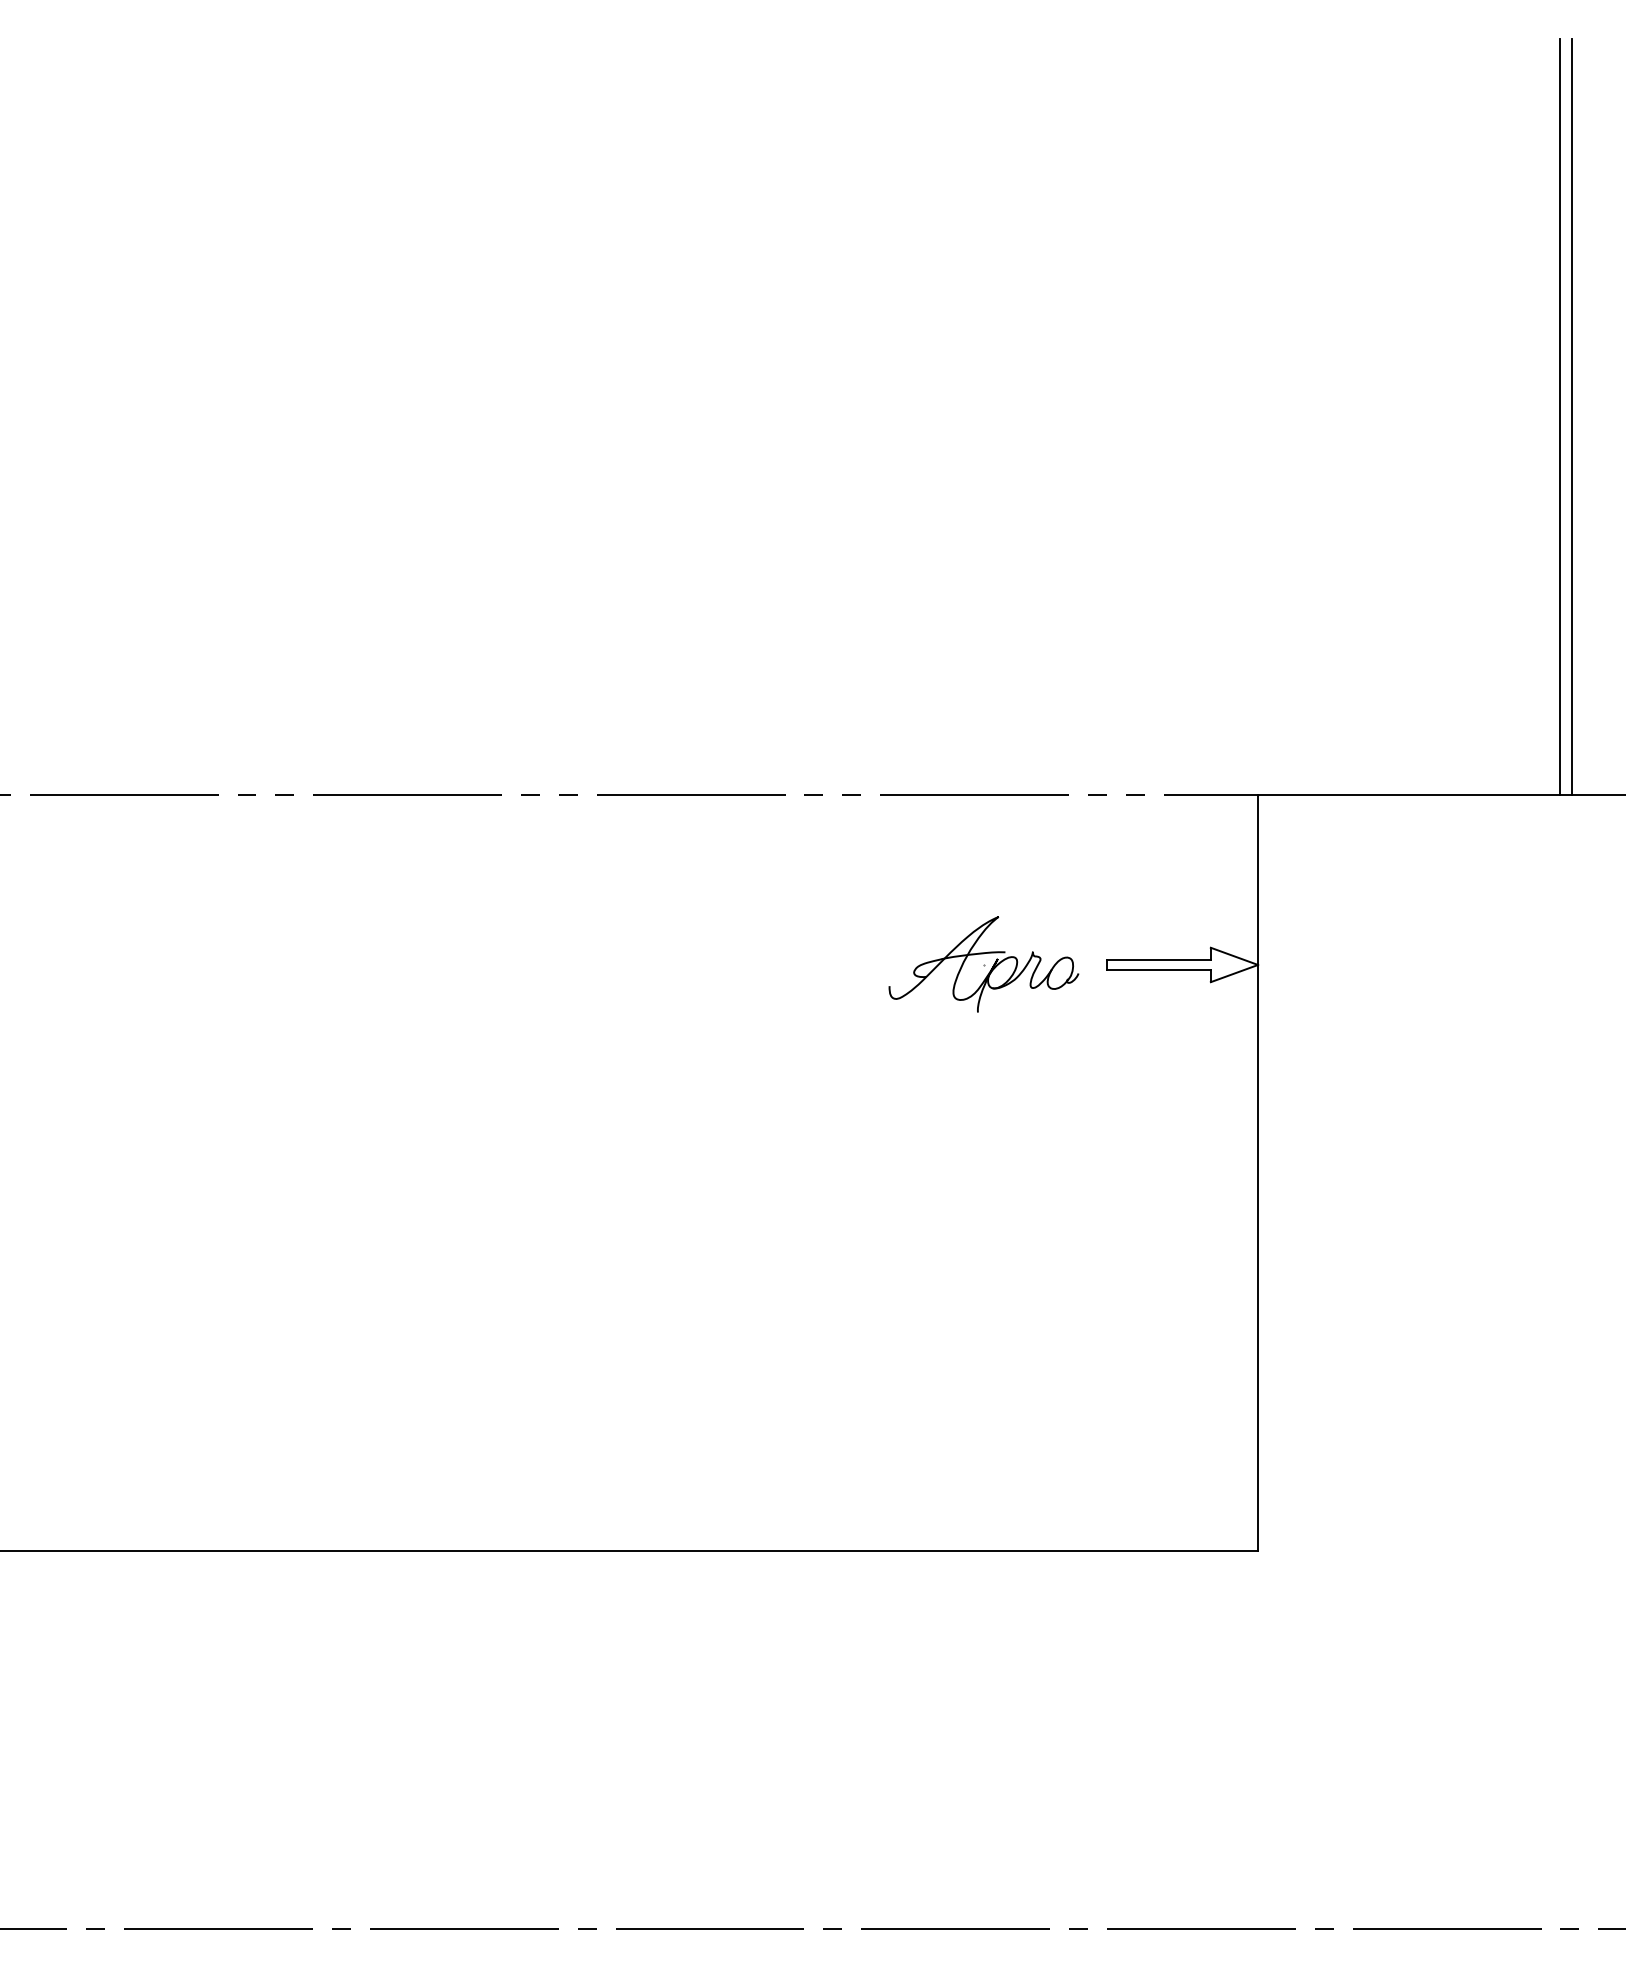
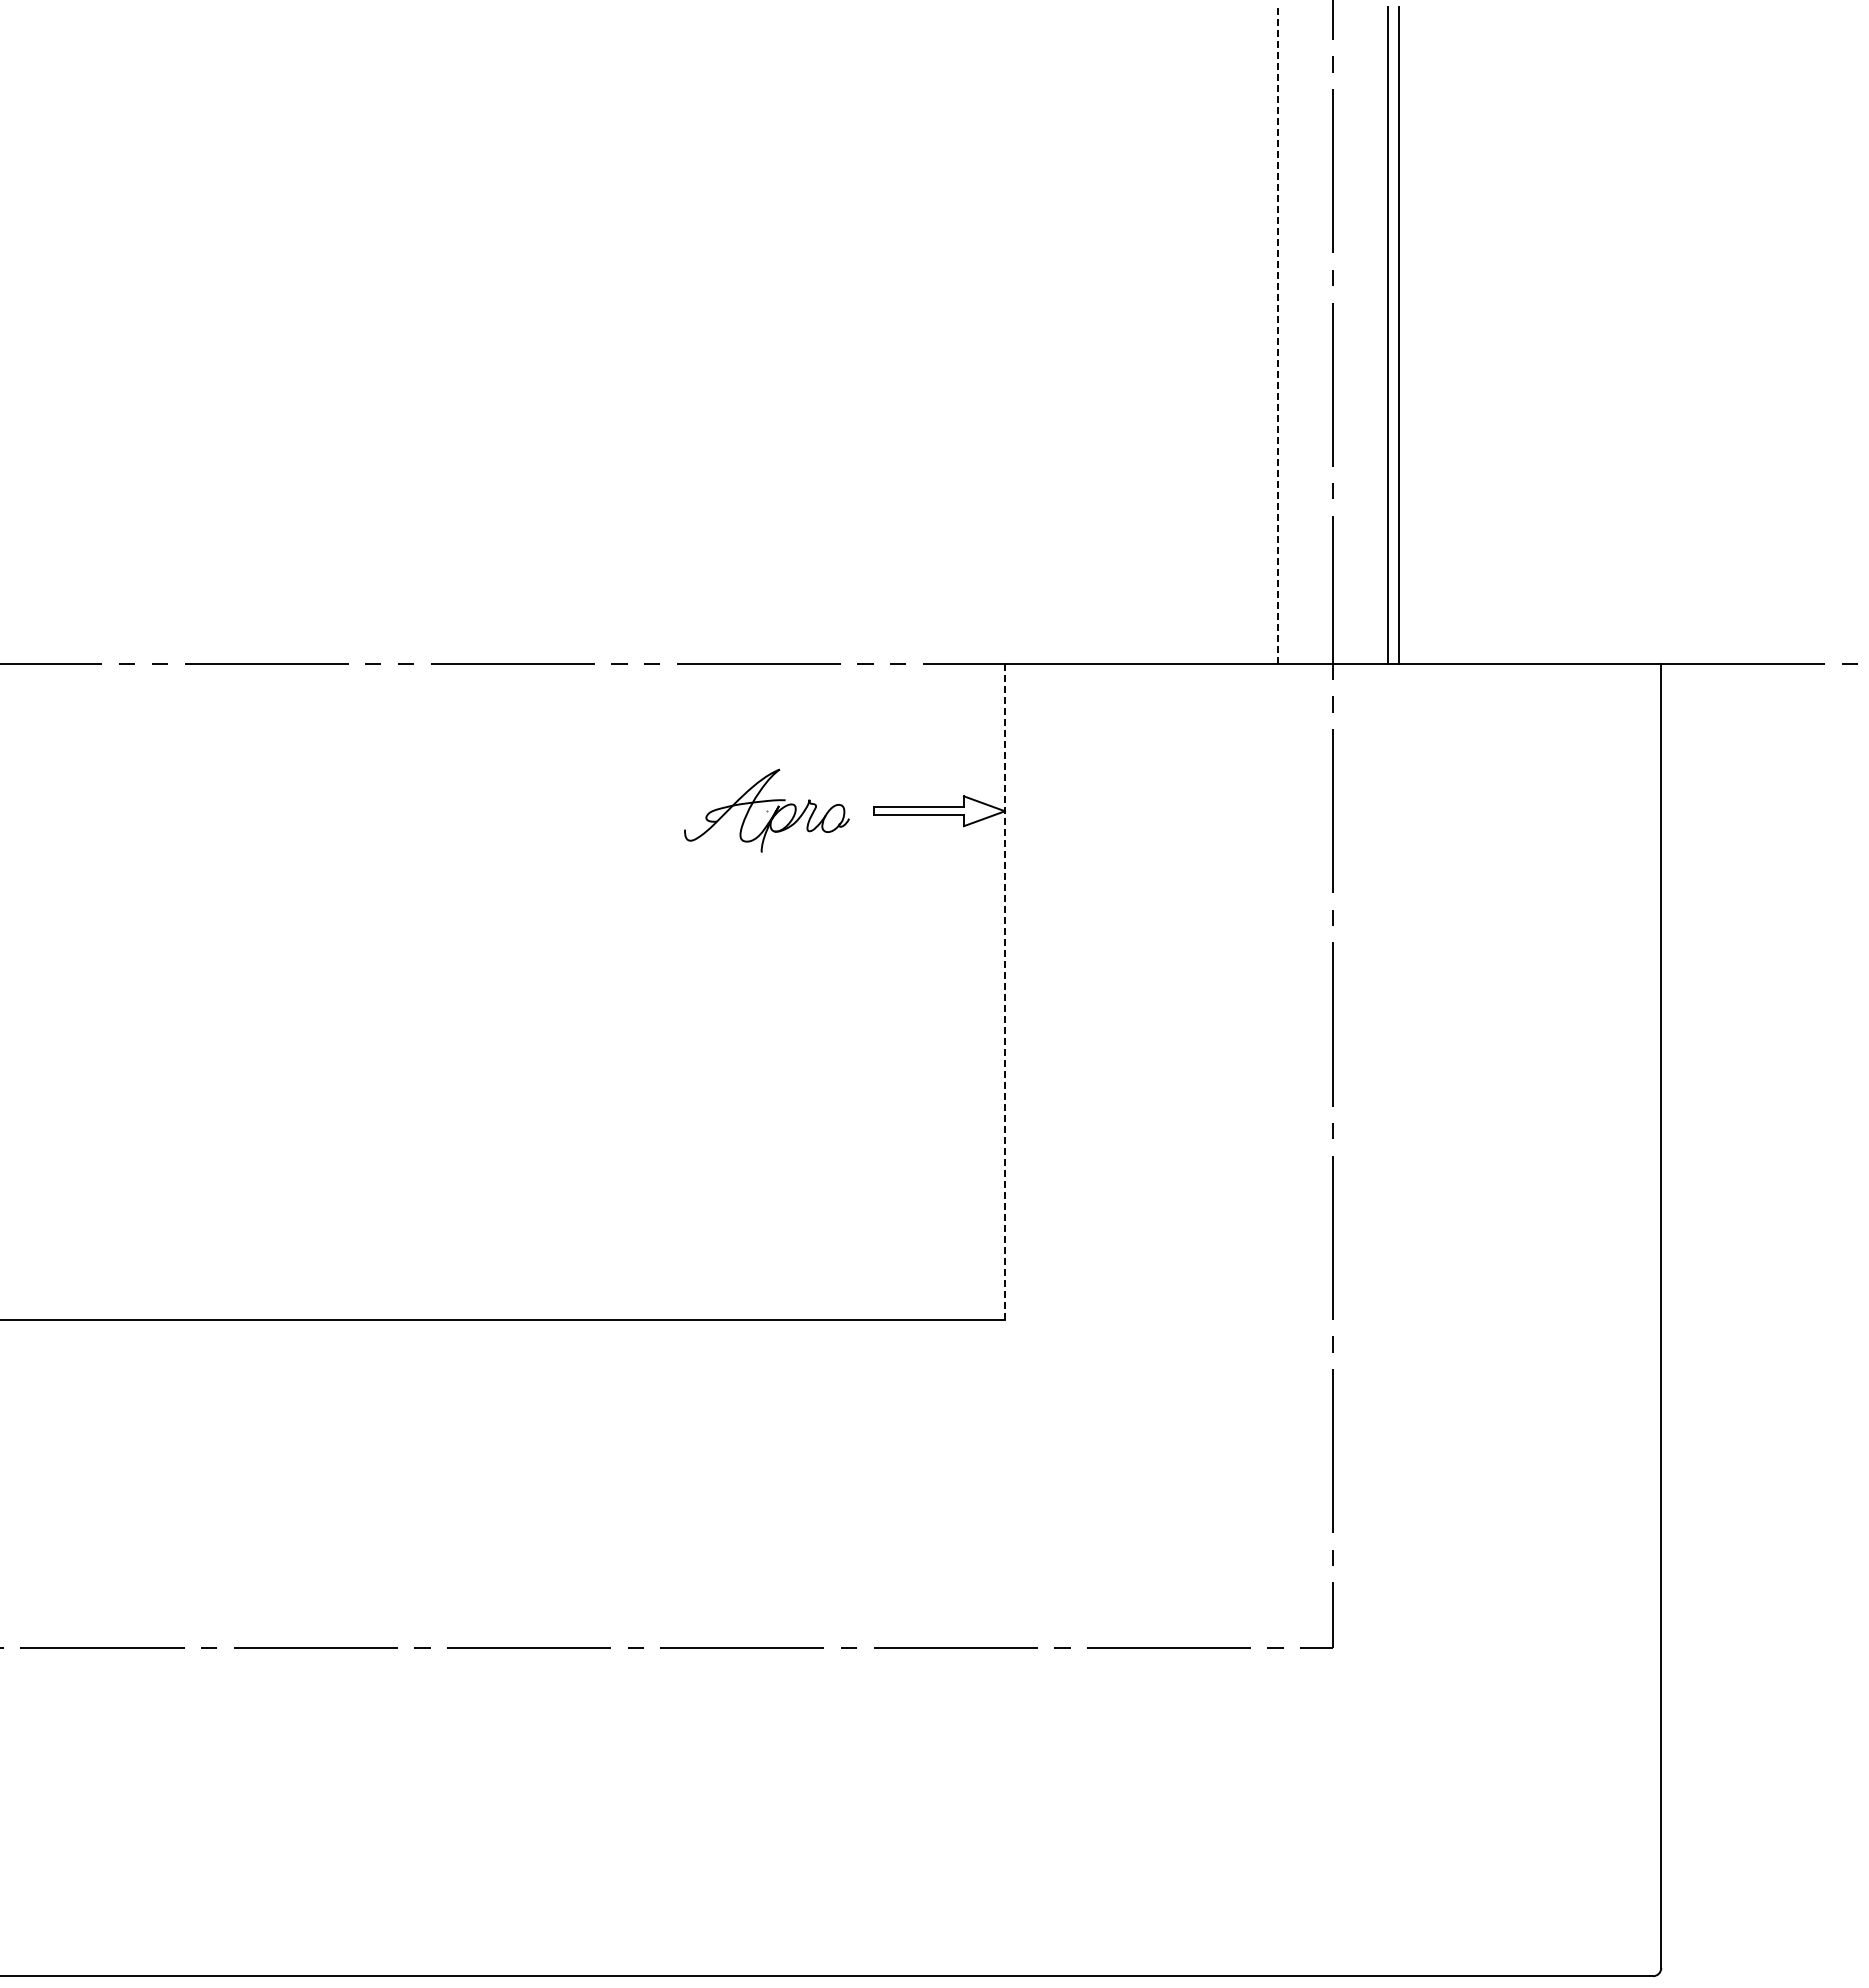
line: (1571, 415) -> (1277, 334), solid -> dashed
line: (1560, 417) -> (1267, 335), removed
line: (1257, 1173) -> (1004, 992), solid -> dashed

